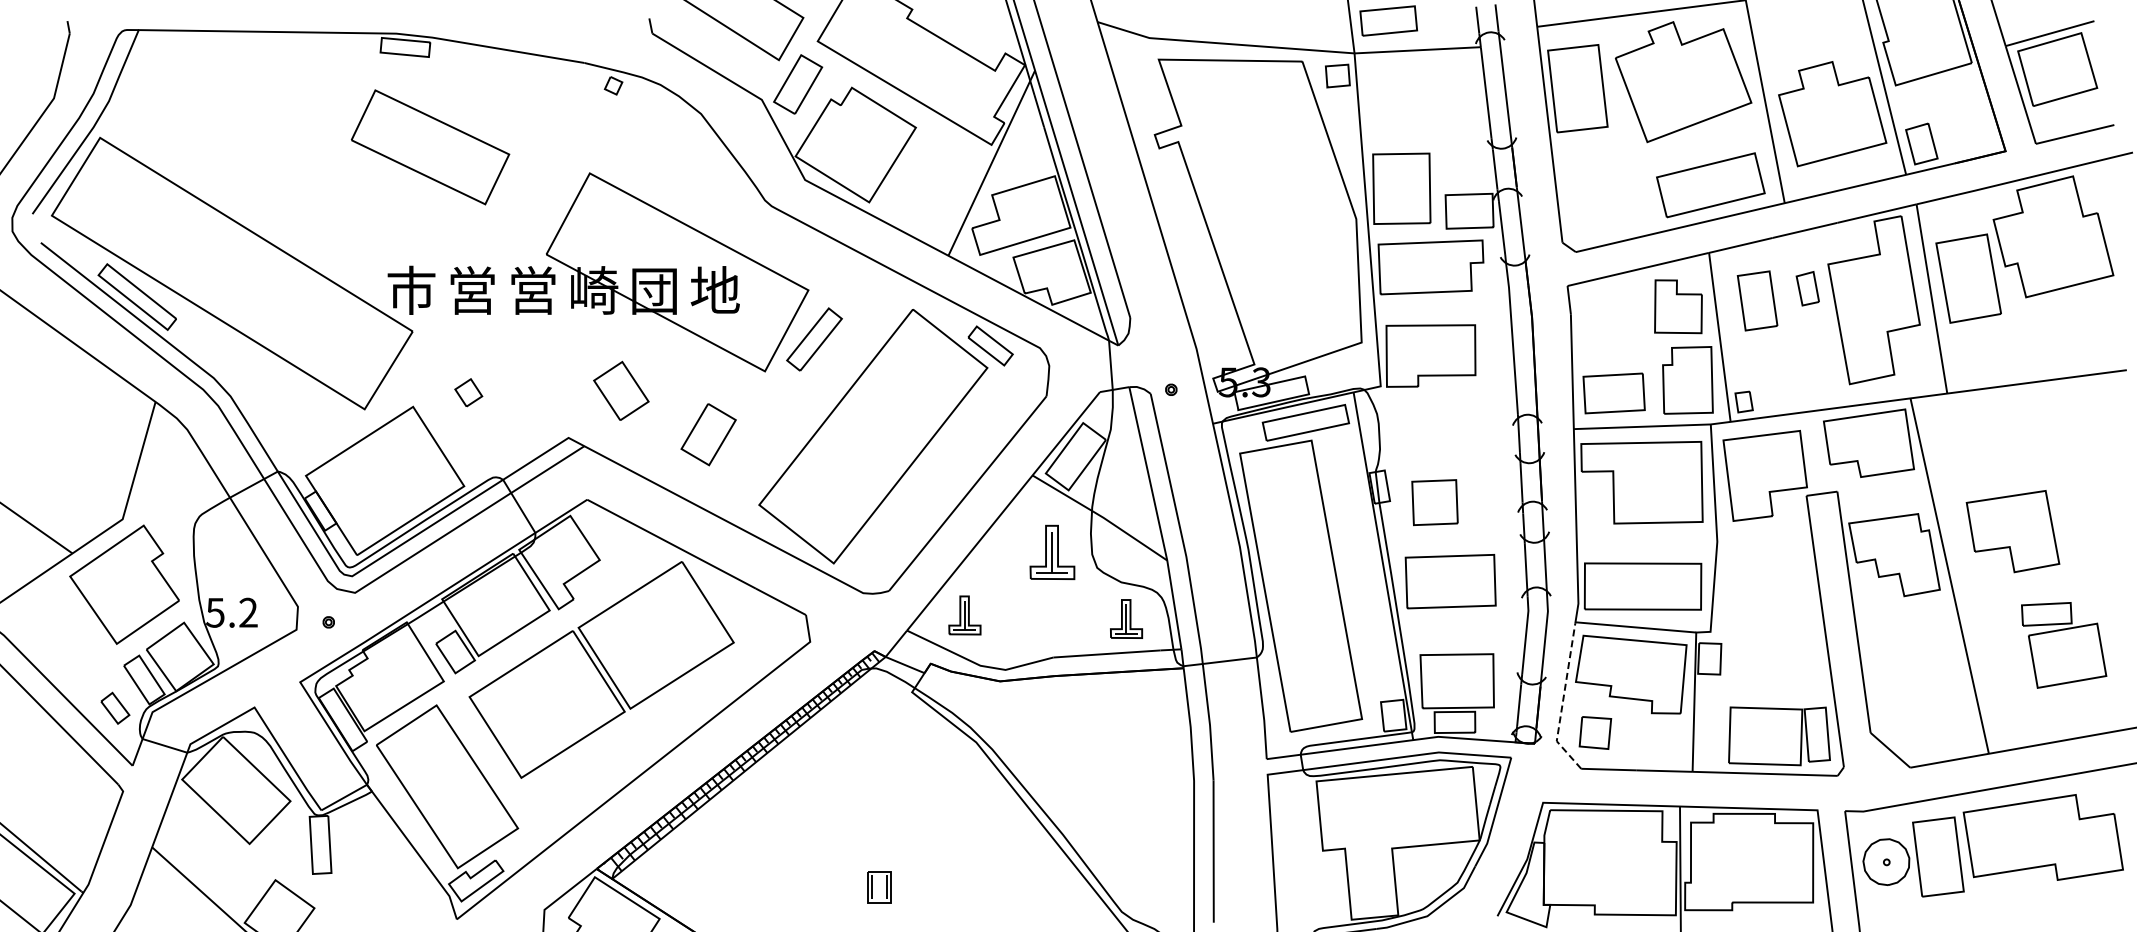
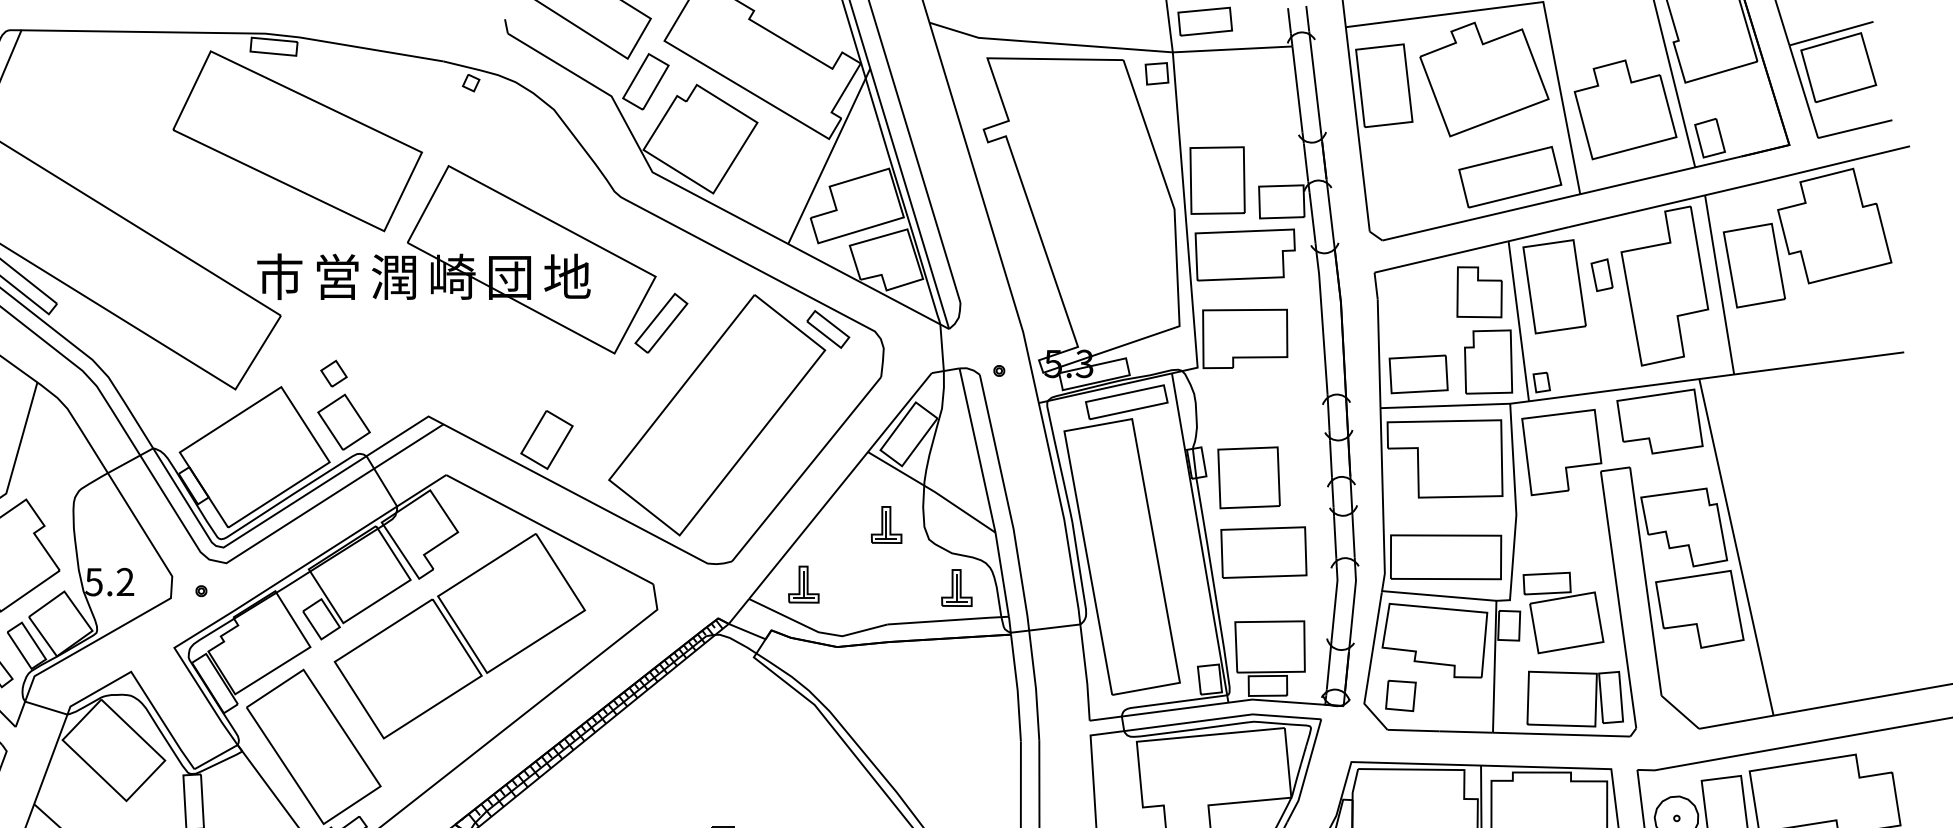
part: (430, 147) -> (297, 141), size x1.67
text: (531, 290) -> (393, 276), 営 -> 潤
part: (1757, 300) -> (1554, 286), size x1.67
part: (621, 390) -> (344, 421), moved
part: (708, 434) -> (546, 439), moved
part: (1434, 502) -> (1248, 477), size x1.43
part: (2012, 531) -> (1699, 609), moved
part: (1051, 552) -> (885, 525), size x0.71
part: (2064, 645) -> (1563, 613), moved
line: (1563, 700) -> (1370, 665), dashed -> solid

